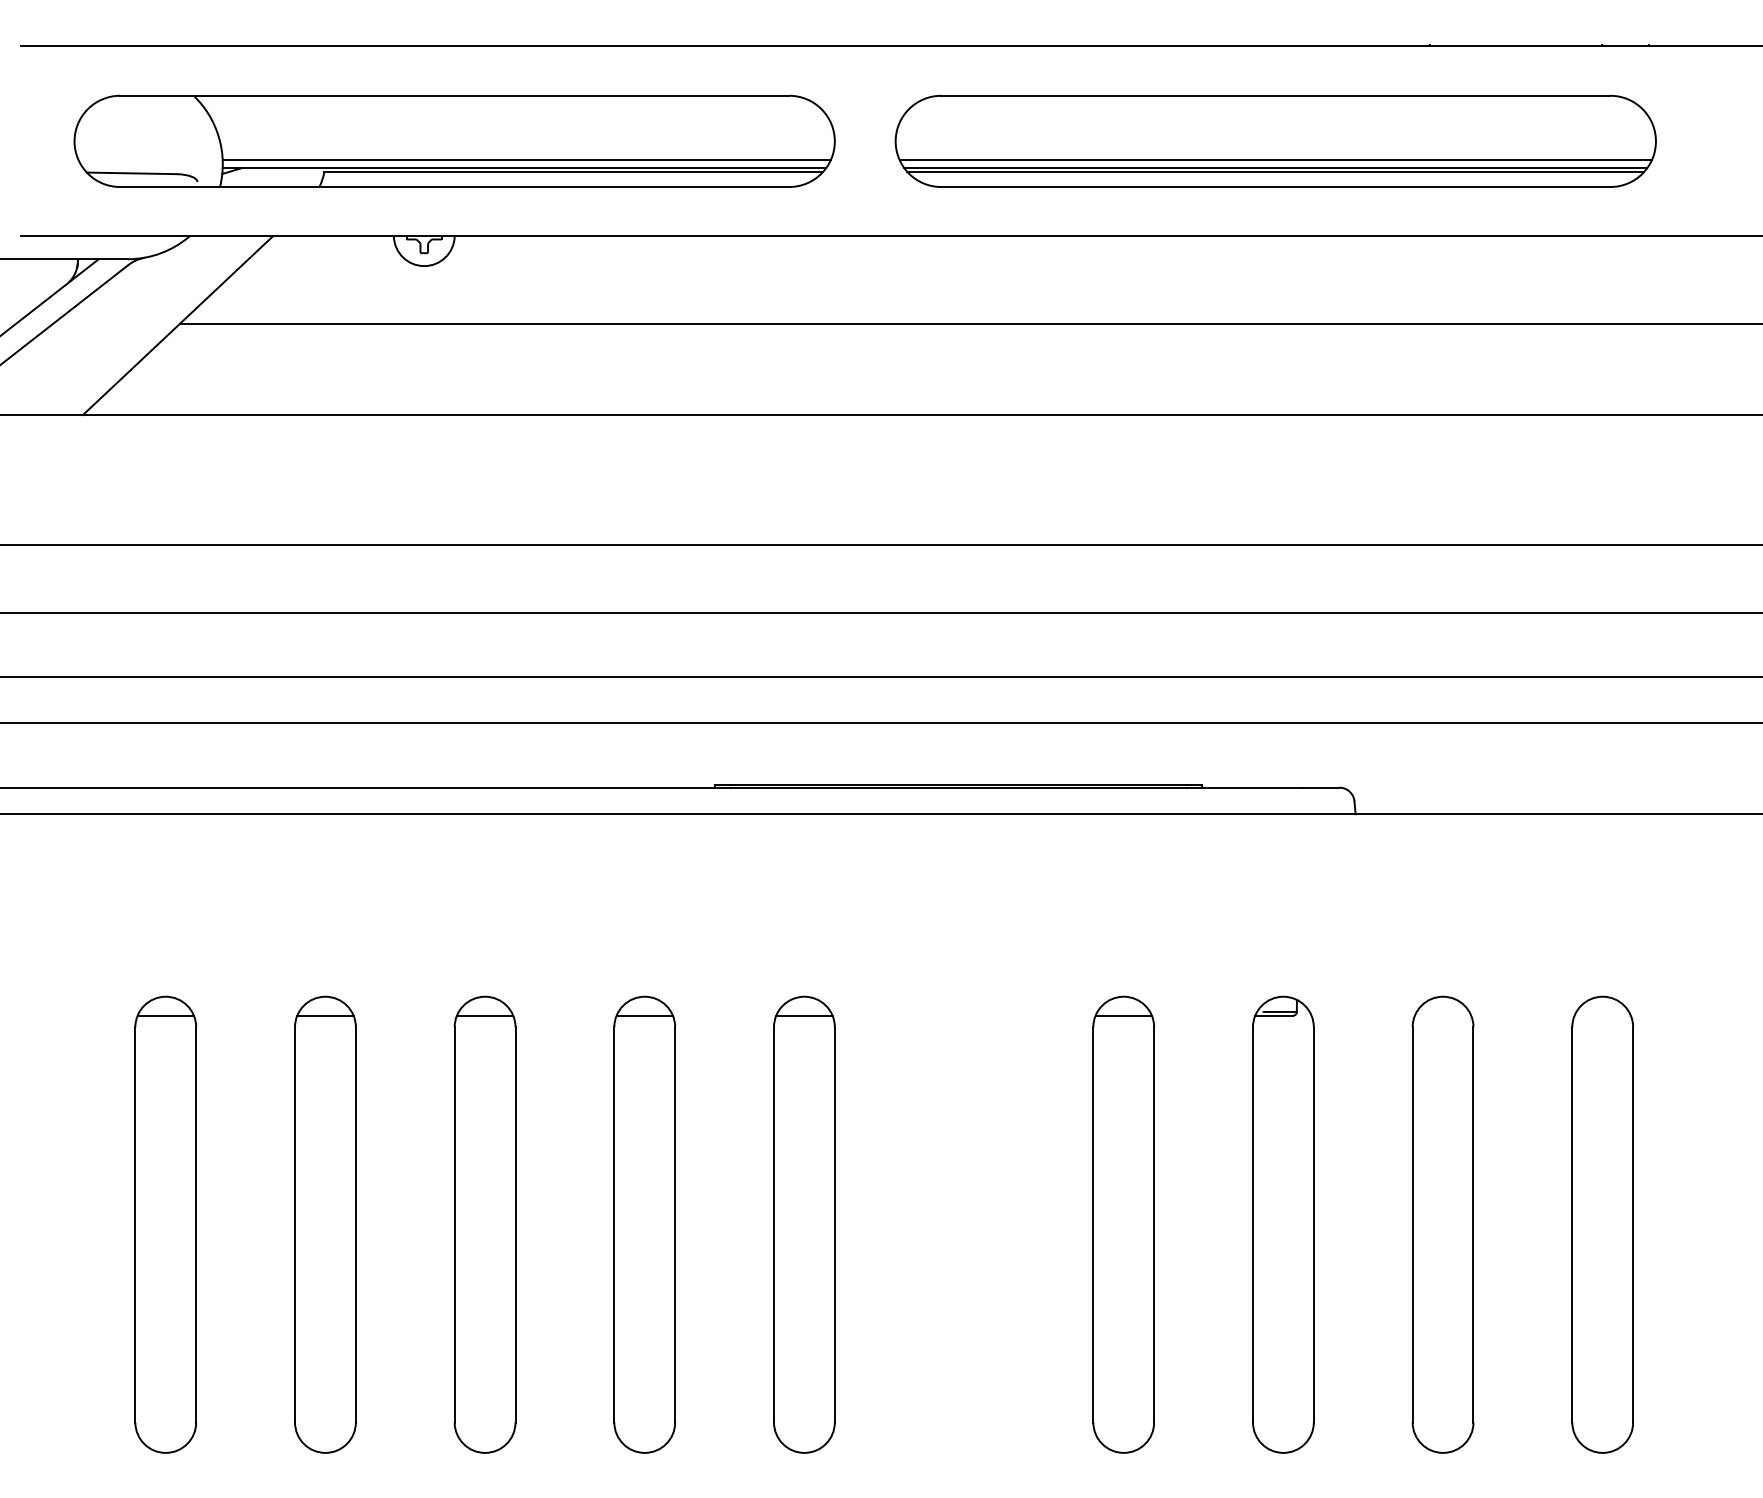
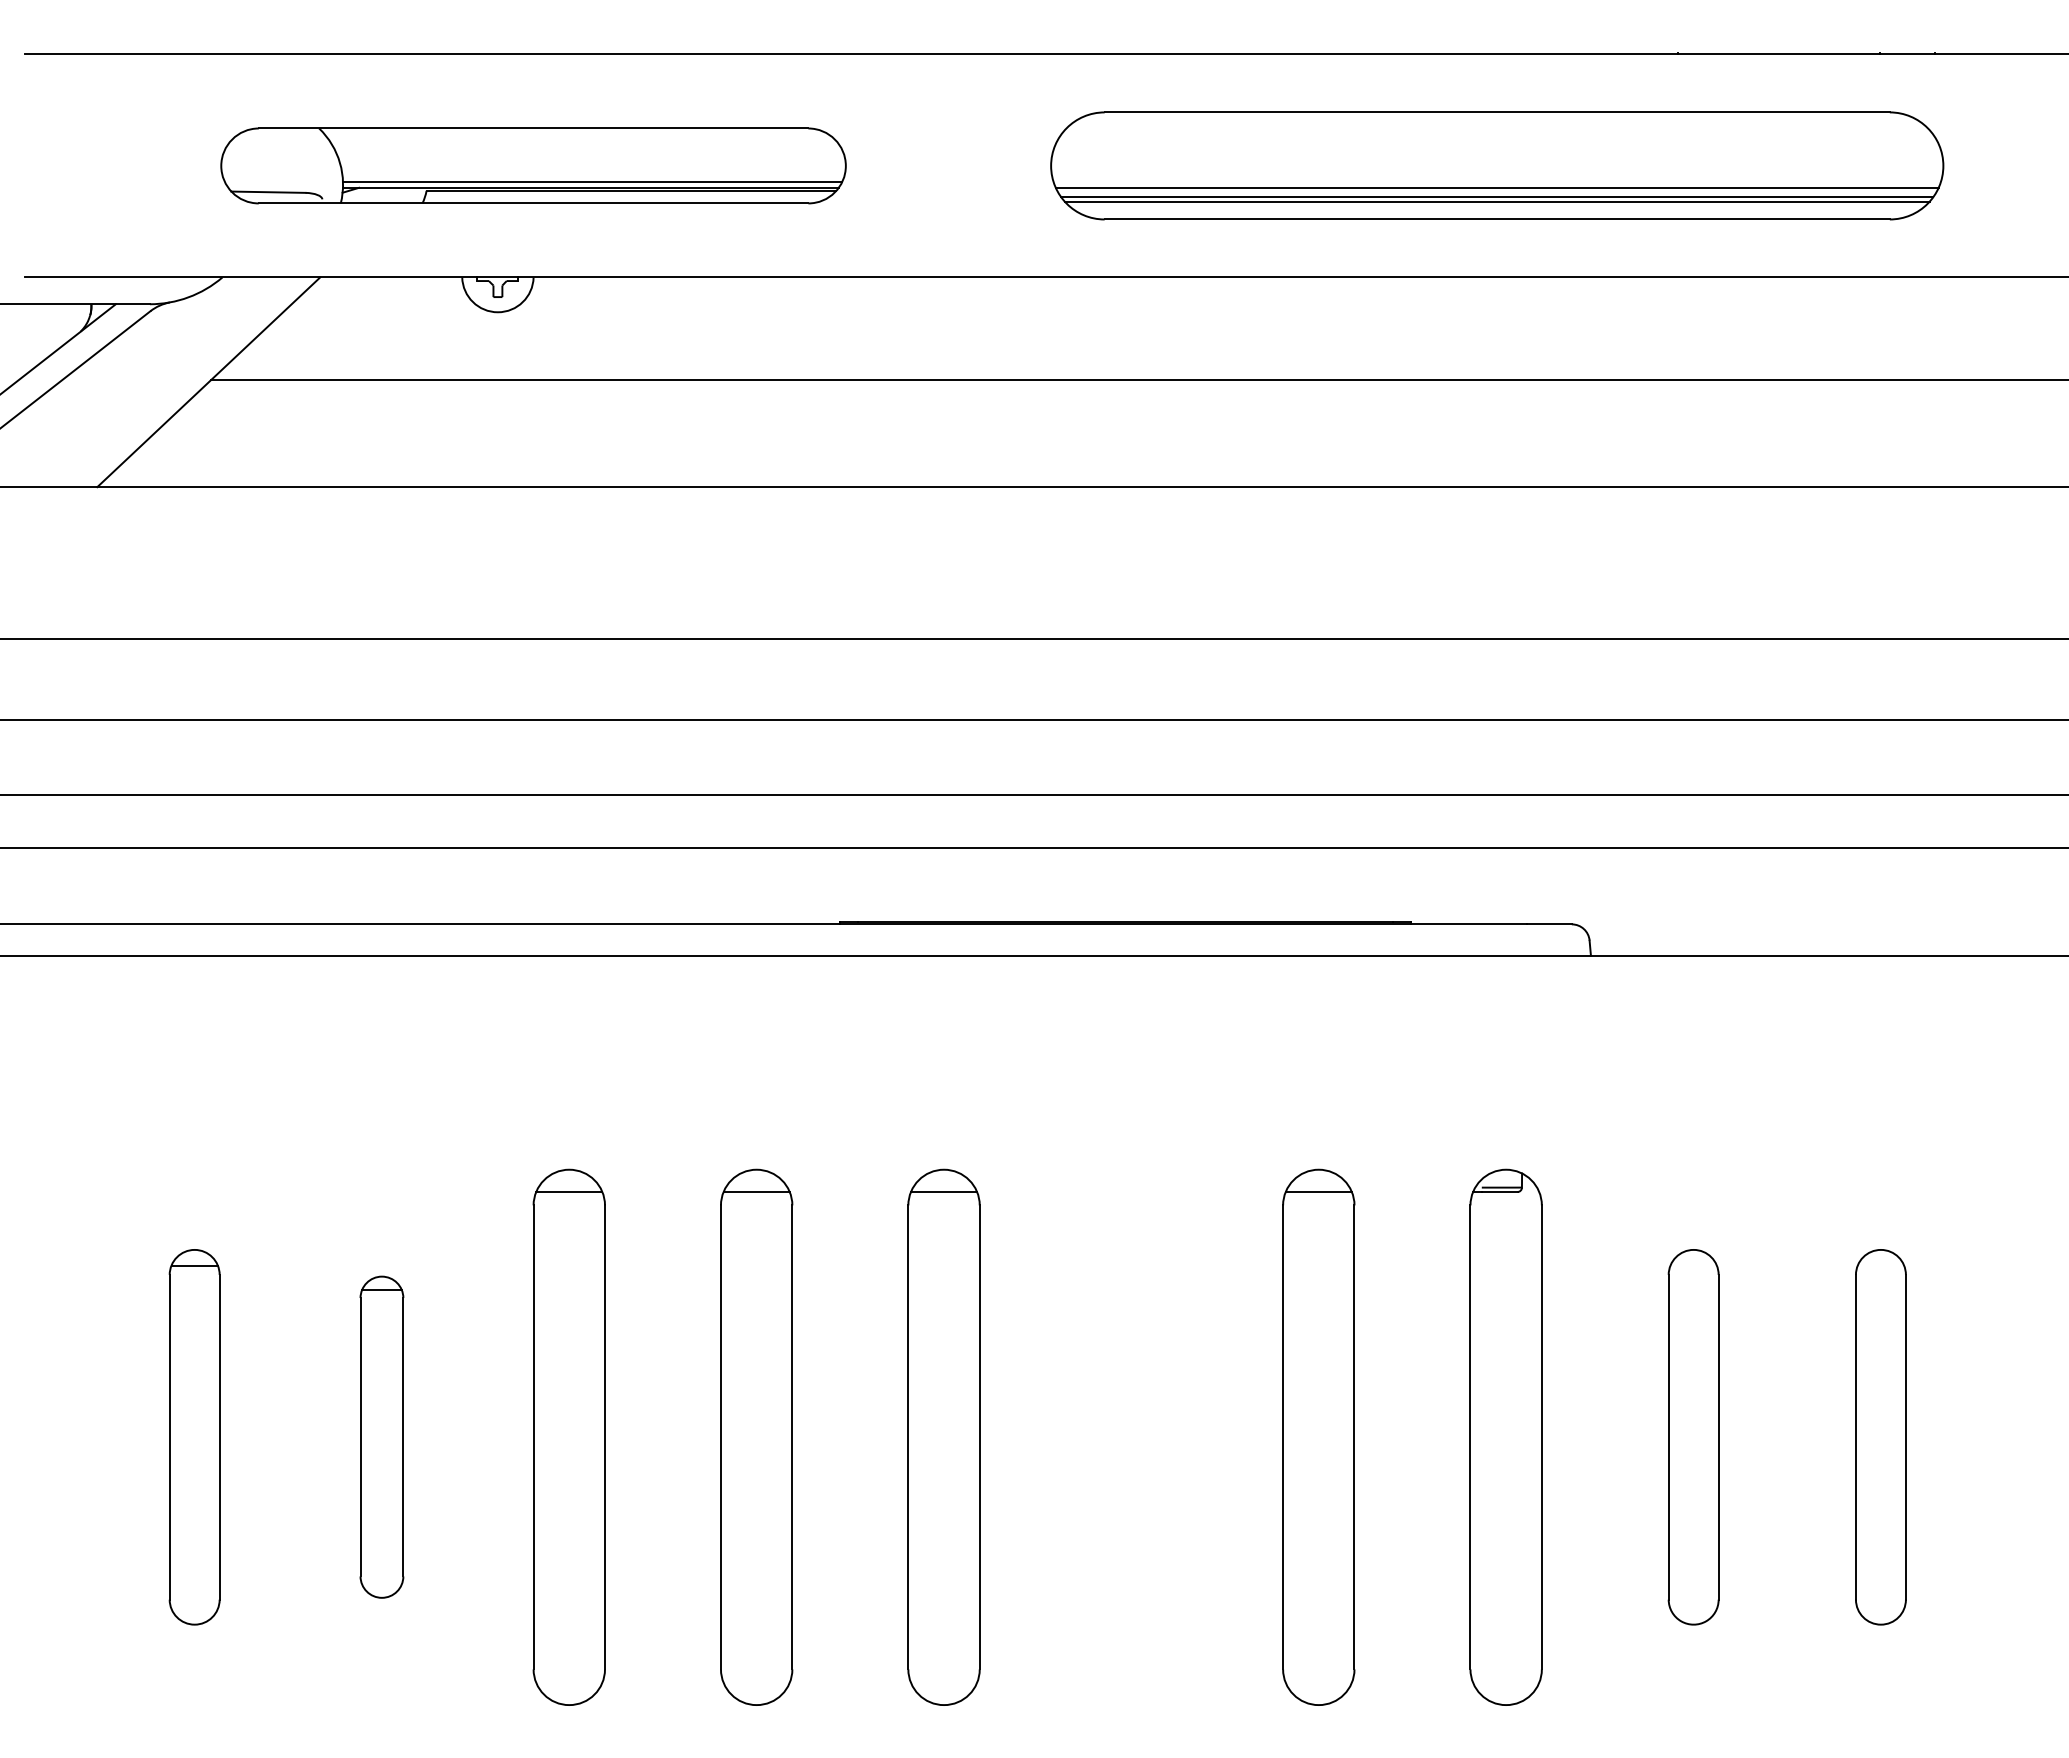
part: (454, 141) -> (533, 165), size x0.7
part: (165, 1224) -> (194, 1436), size x0.7
part: (325, 1224) -> (381, 1436), size x0.6
part: (1443, 1224) -> (1693, 1436), size x0.7
part: (1602, 1224) -> (1880, 1436), size x0.7

